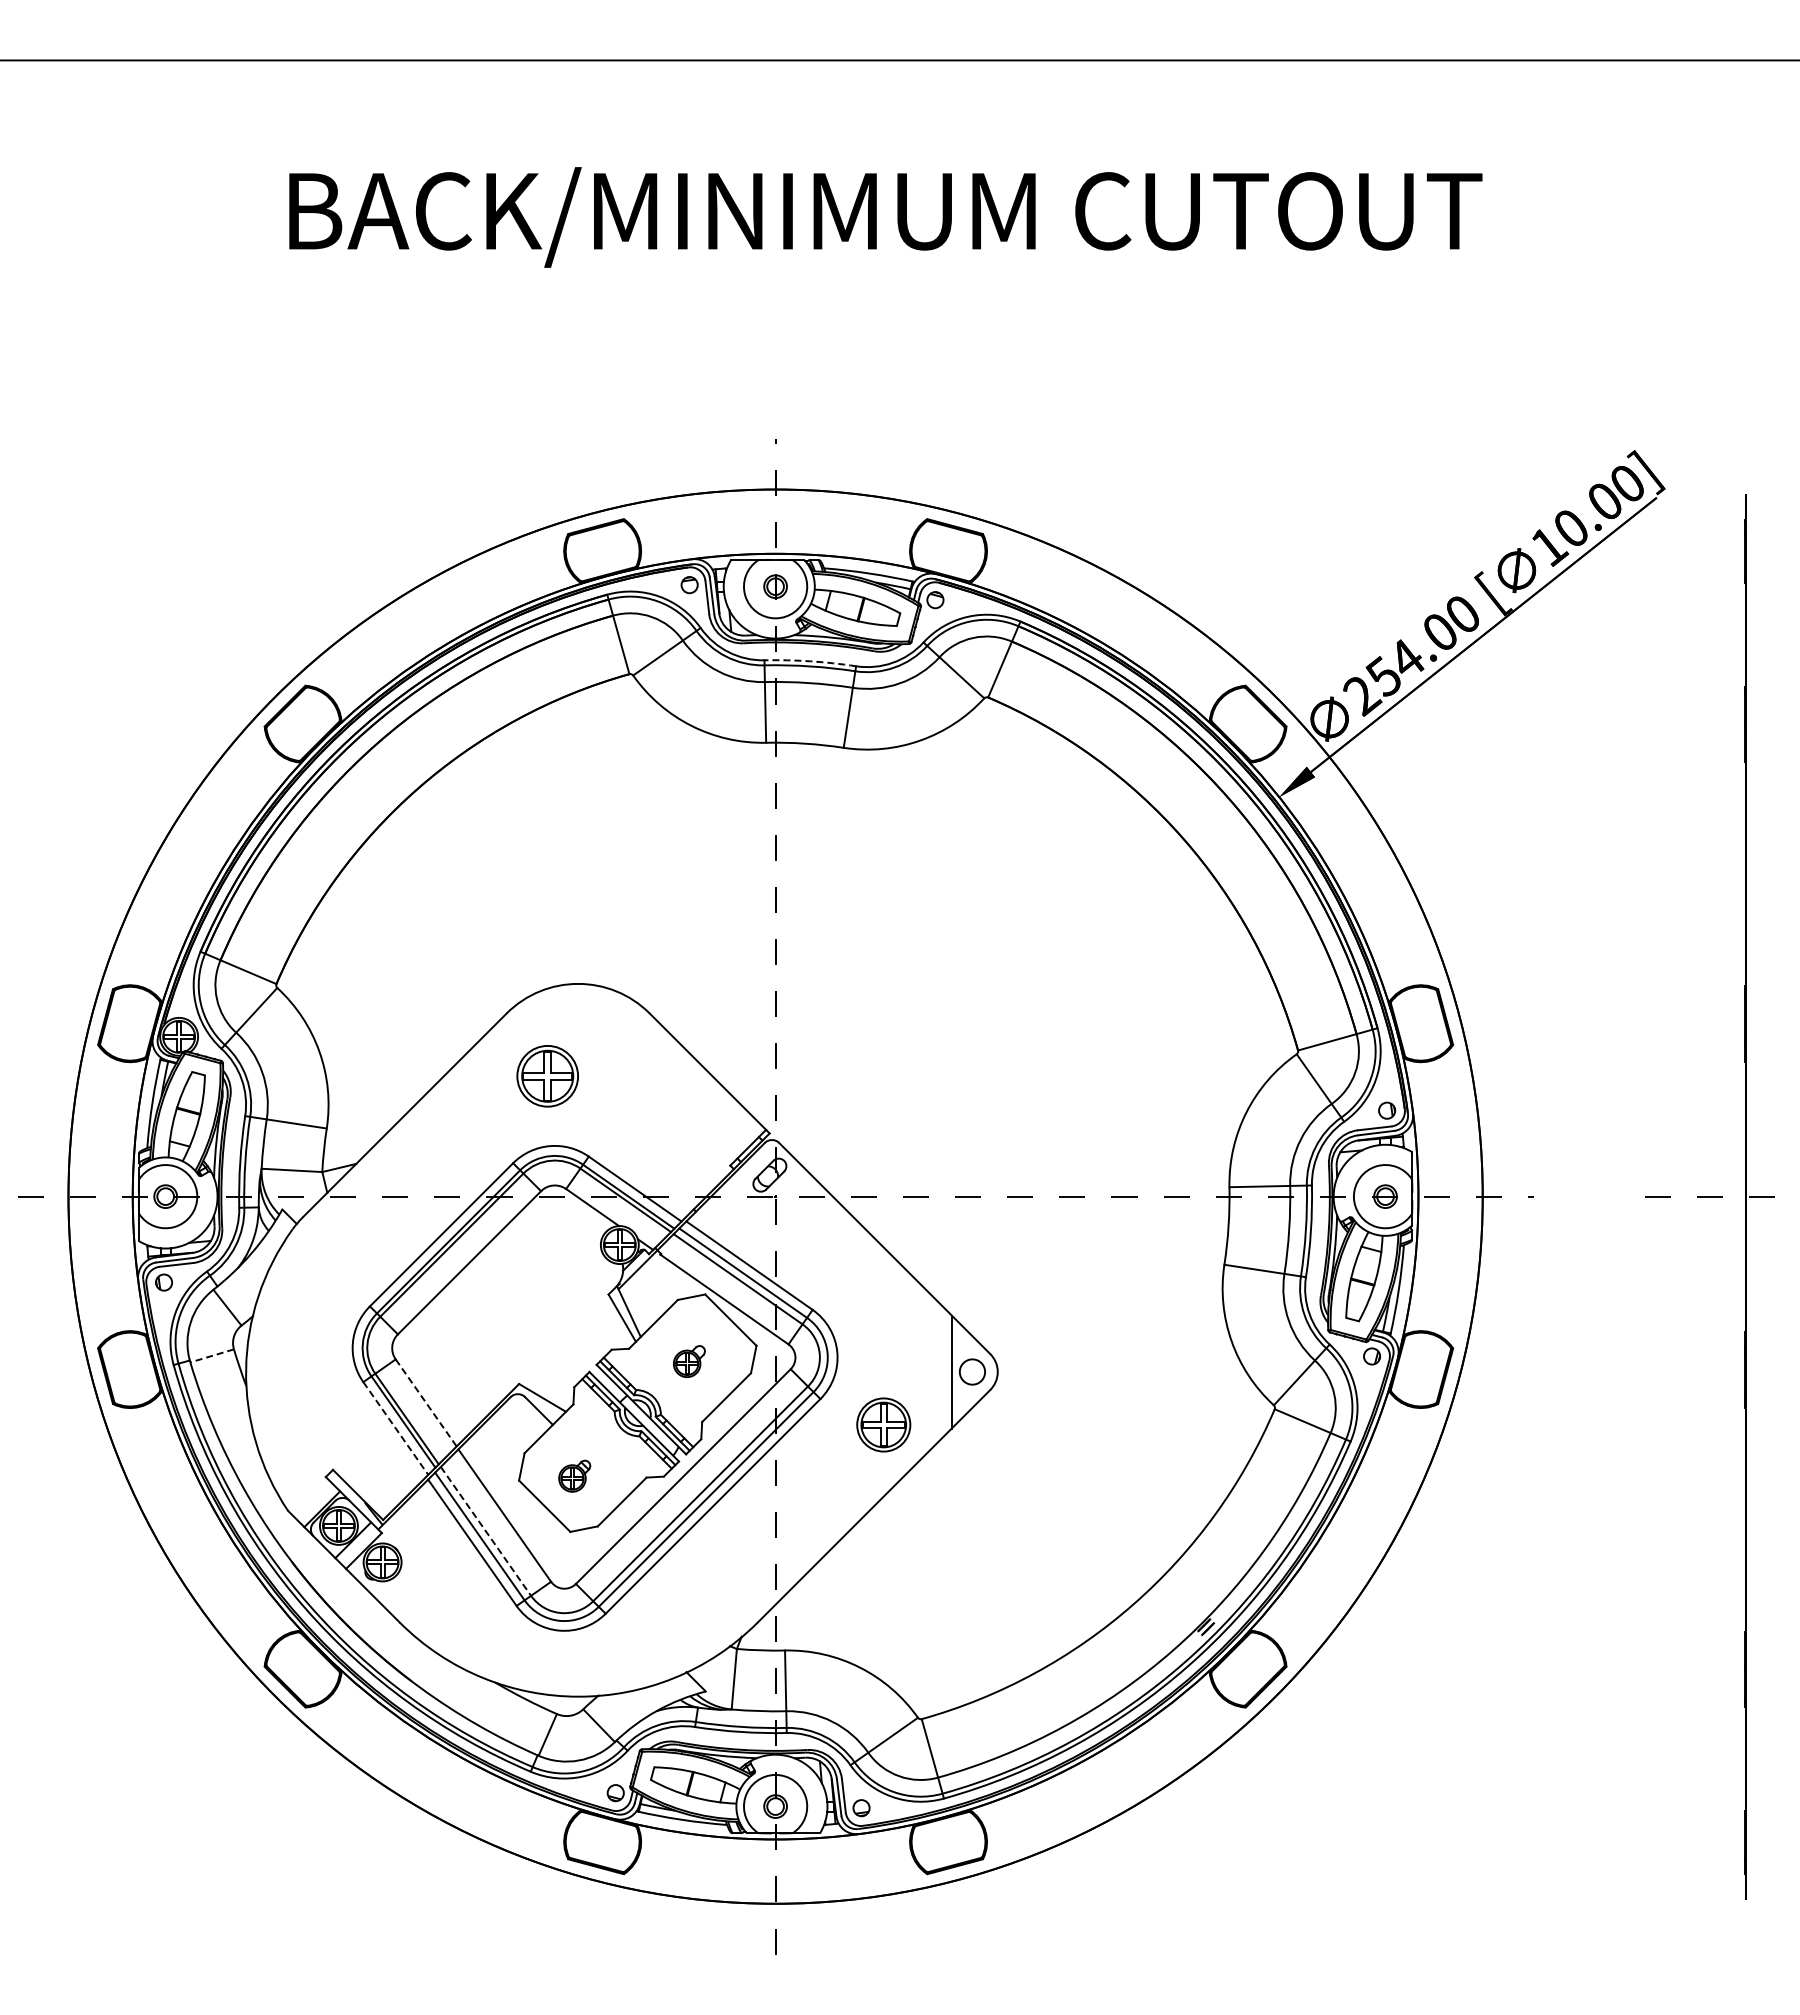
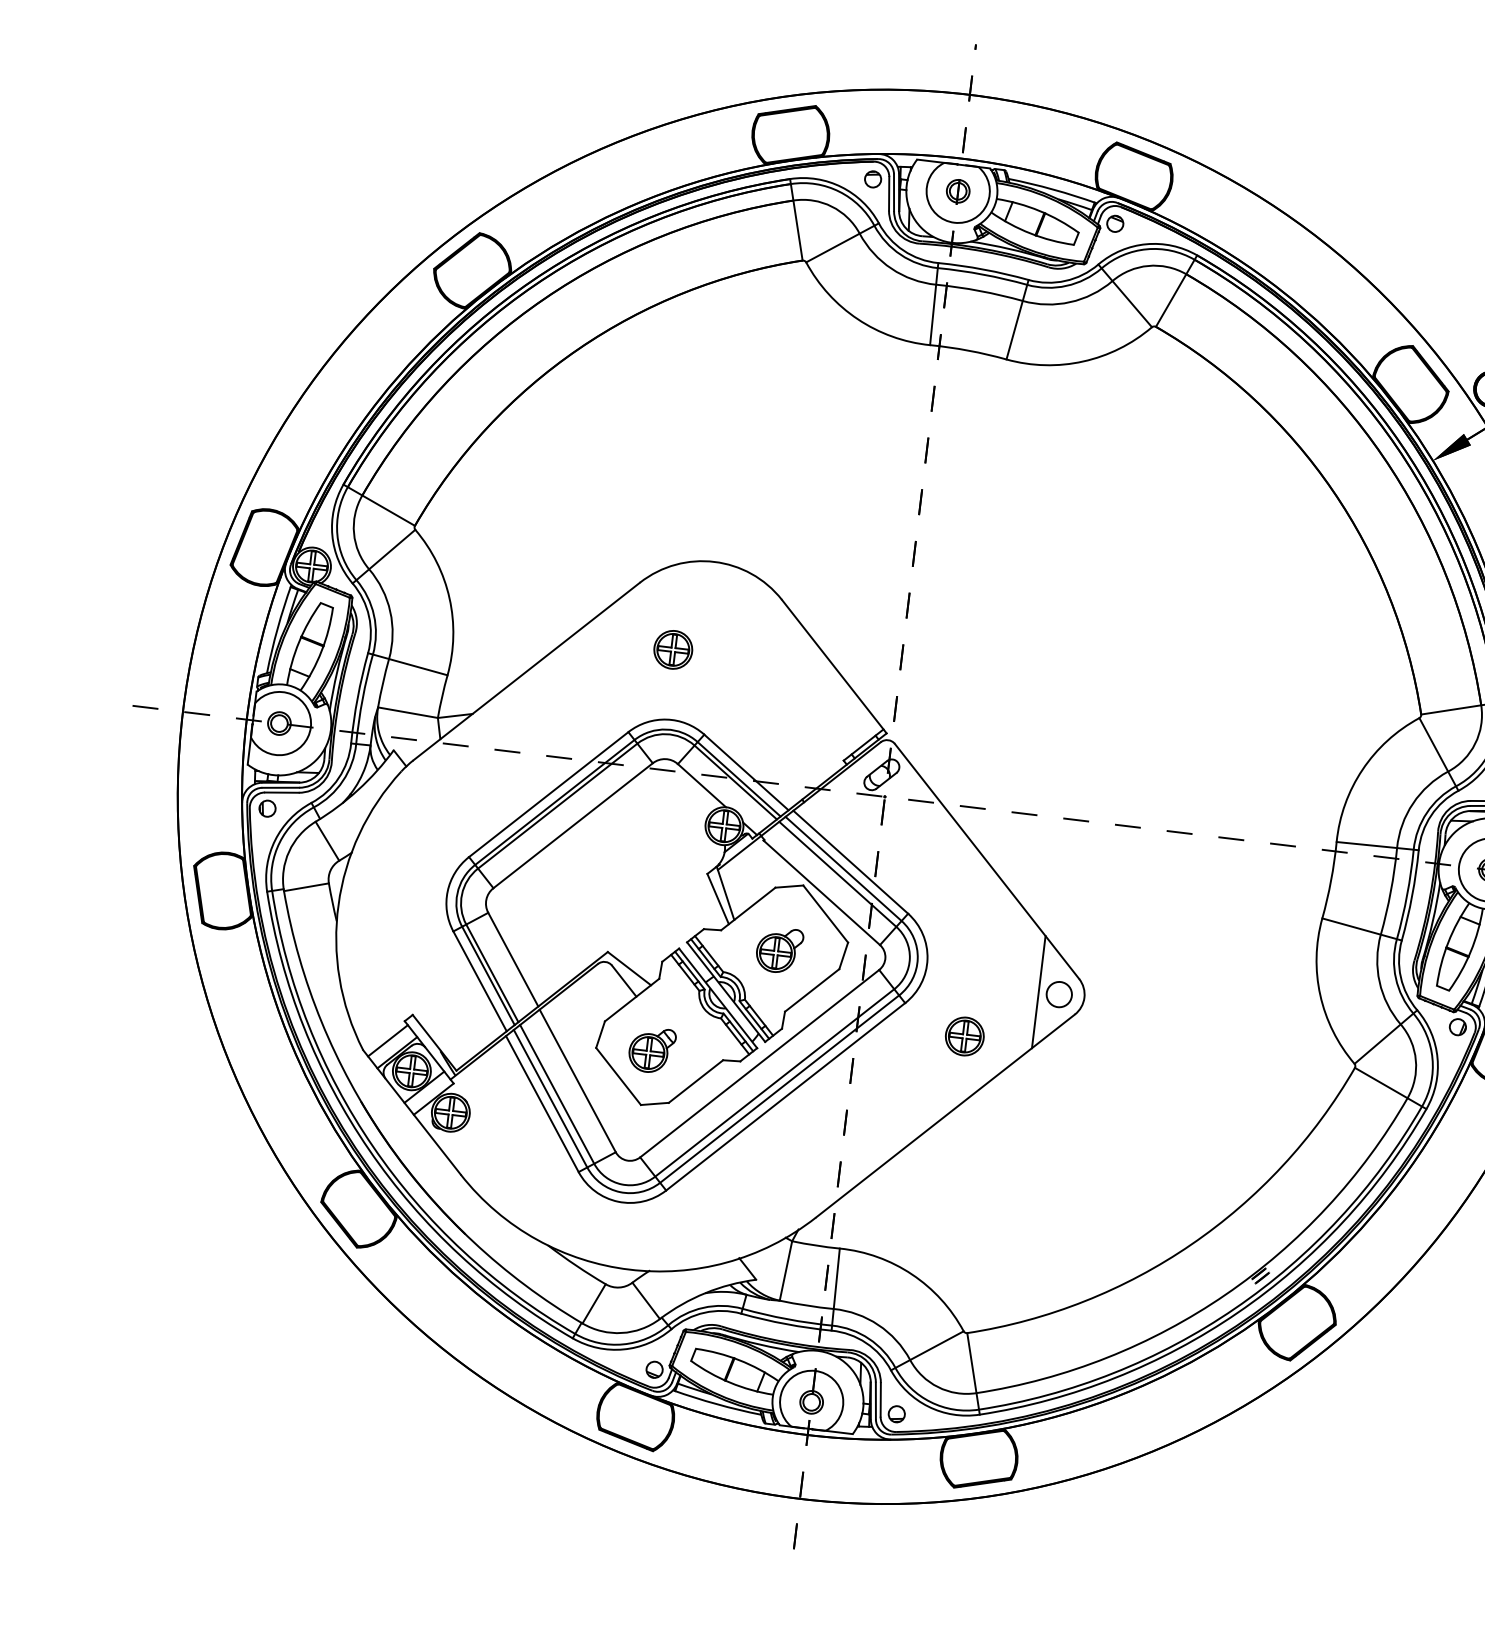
arc: (810, 661) -> (983, 269), dashed -> solid
part: (547, 1075) -> (673, 649), size x0.62
line: (212, 1355) -> (306, 886), dashed -> solid
part: (689, 1361) -> (779, 950), size x1.43
line: (426, 1403) -> (513, 960), dashed -> solid
part: (883, 1424) -> (964, 1036), size x0.71
line: (395, 1428) -> (479, 981), dashed -> solid
part: (574, 1476) -> (651, 1050), size x1.43
line: (311, 1498) -> (387, 1040), added
line: (485, 1531) -> (556, 1094), dashed -> solid

